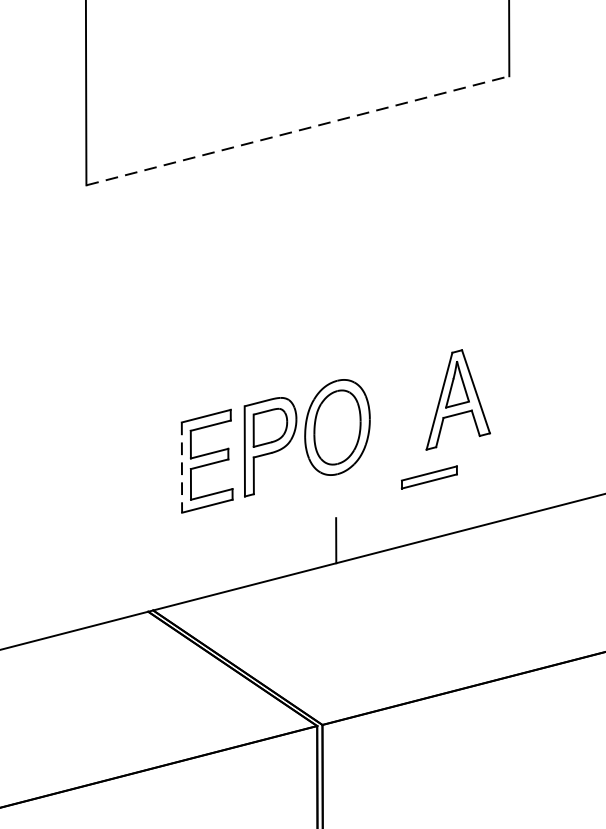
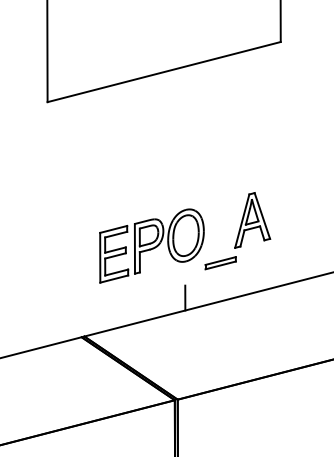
line: (298, 129) -> (164, 71), dashed -> solid
line: (182, 467) -> (100, 257), dashed -> solid
part: (429, 477) -> (220, 263), moved

